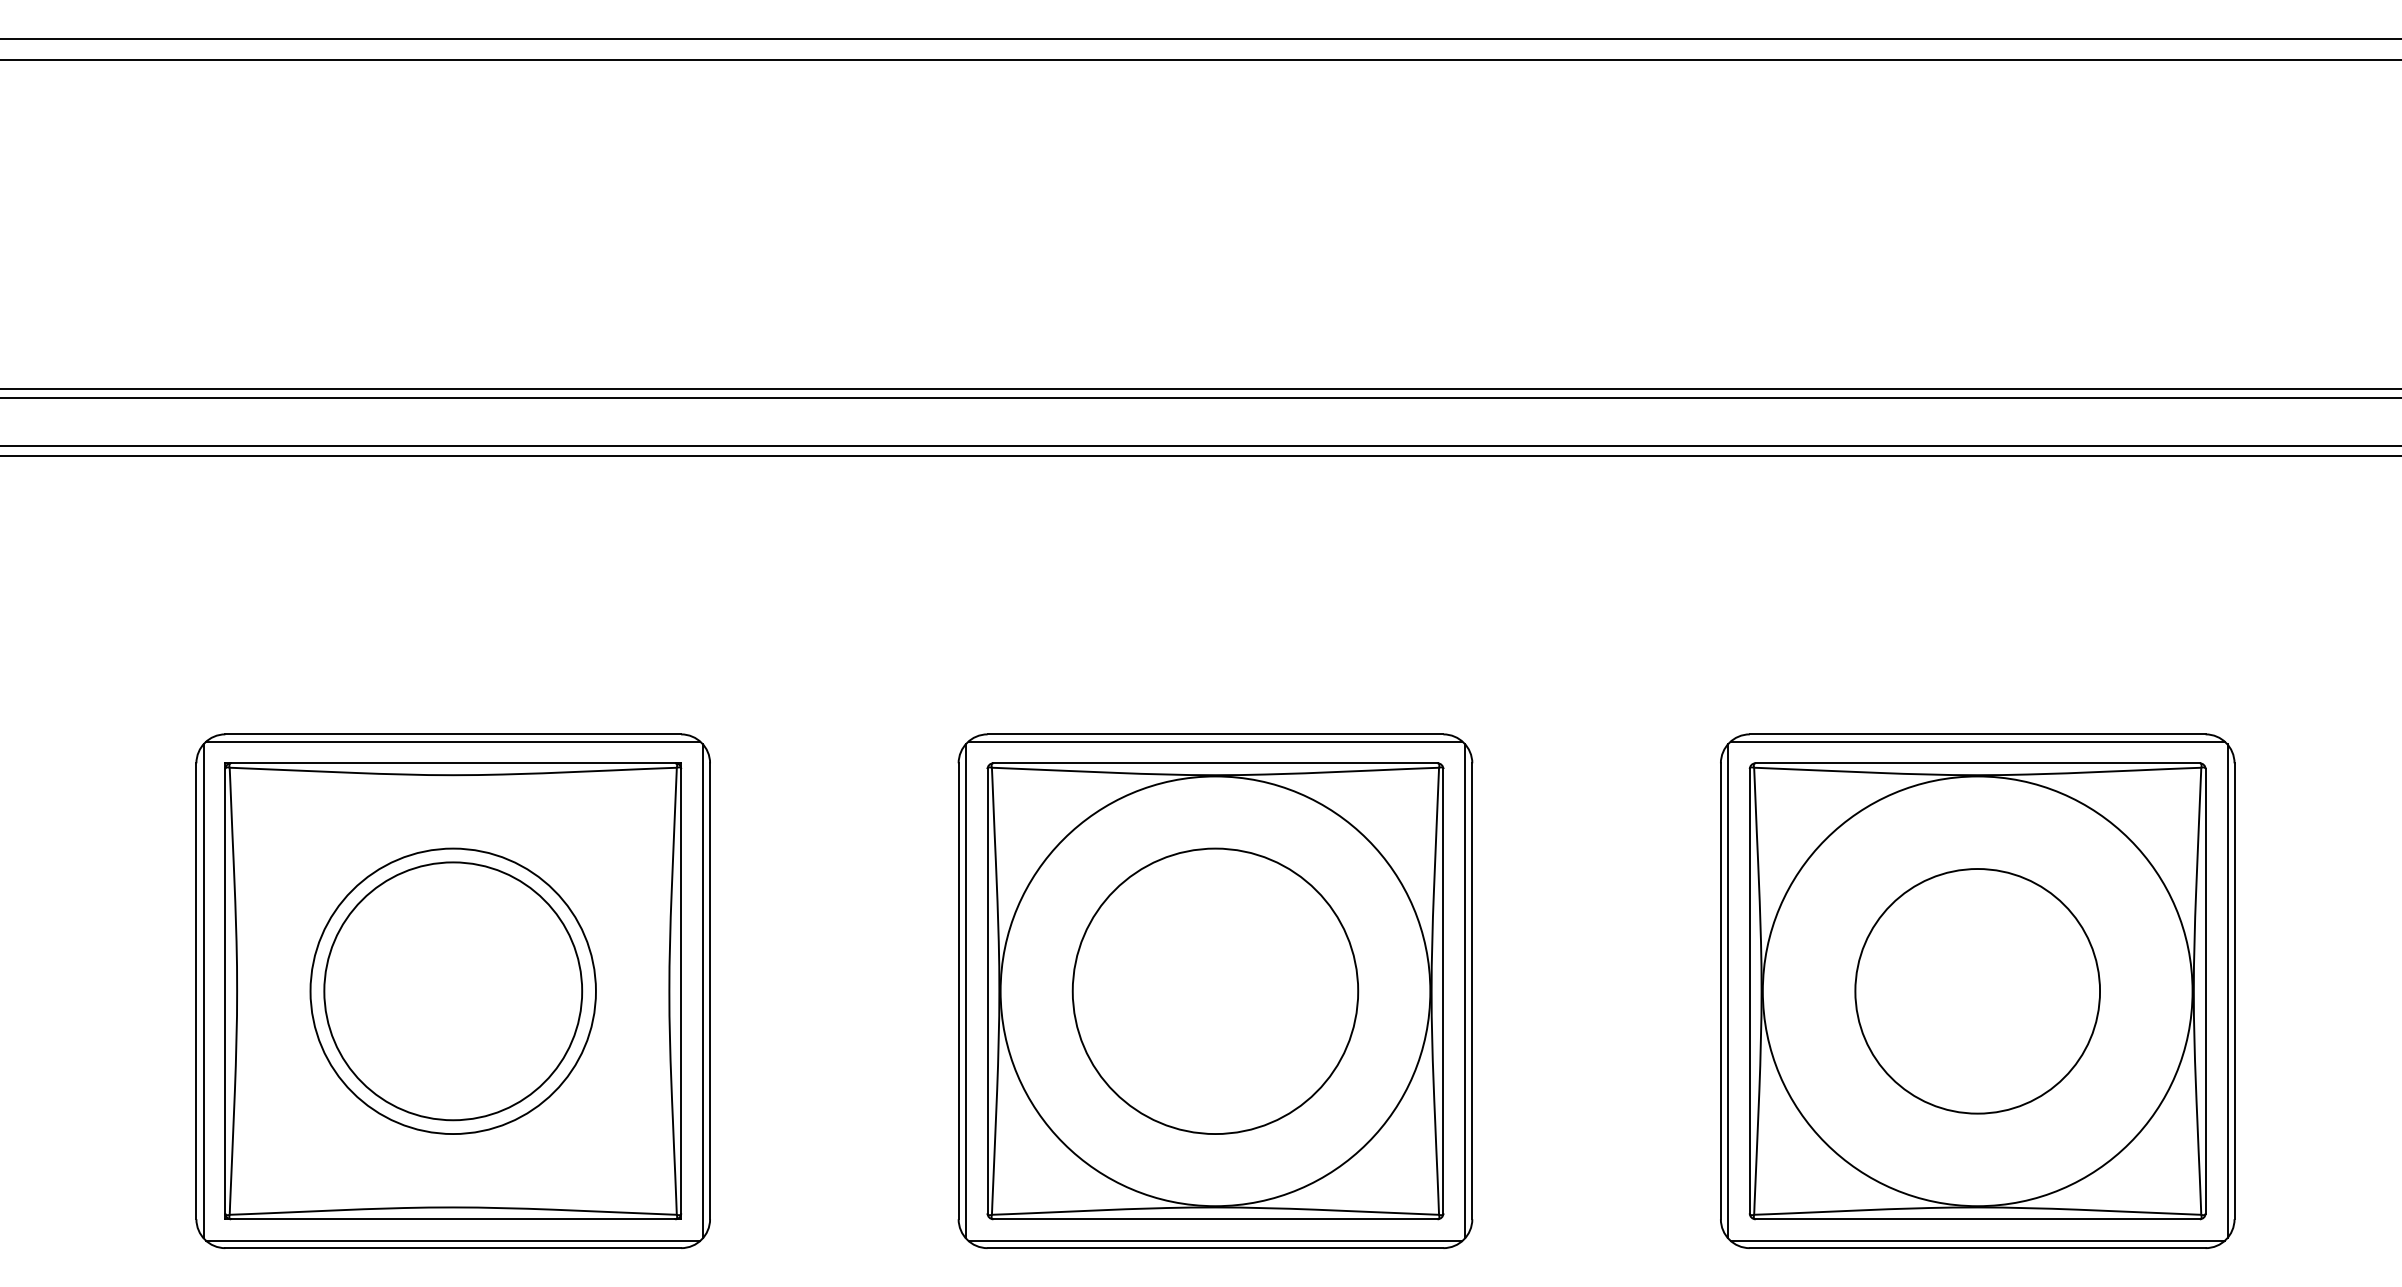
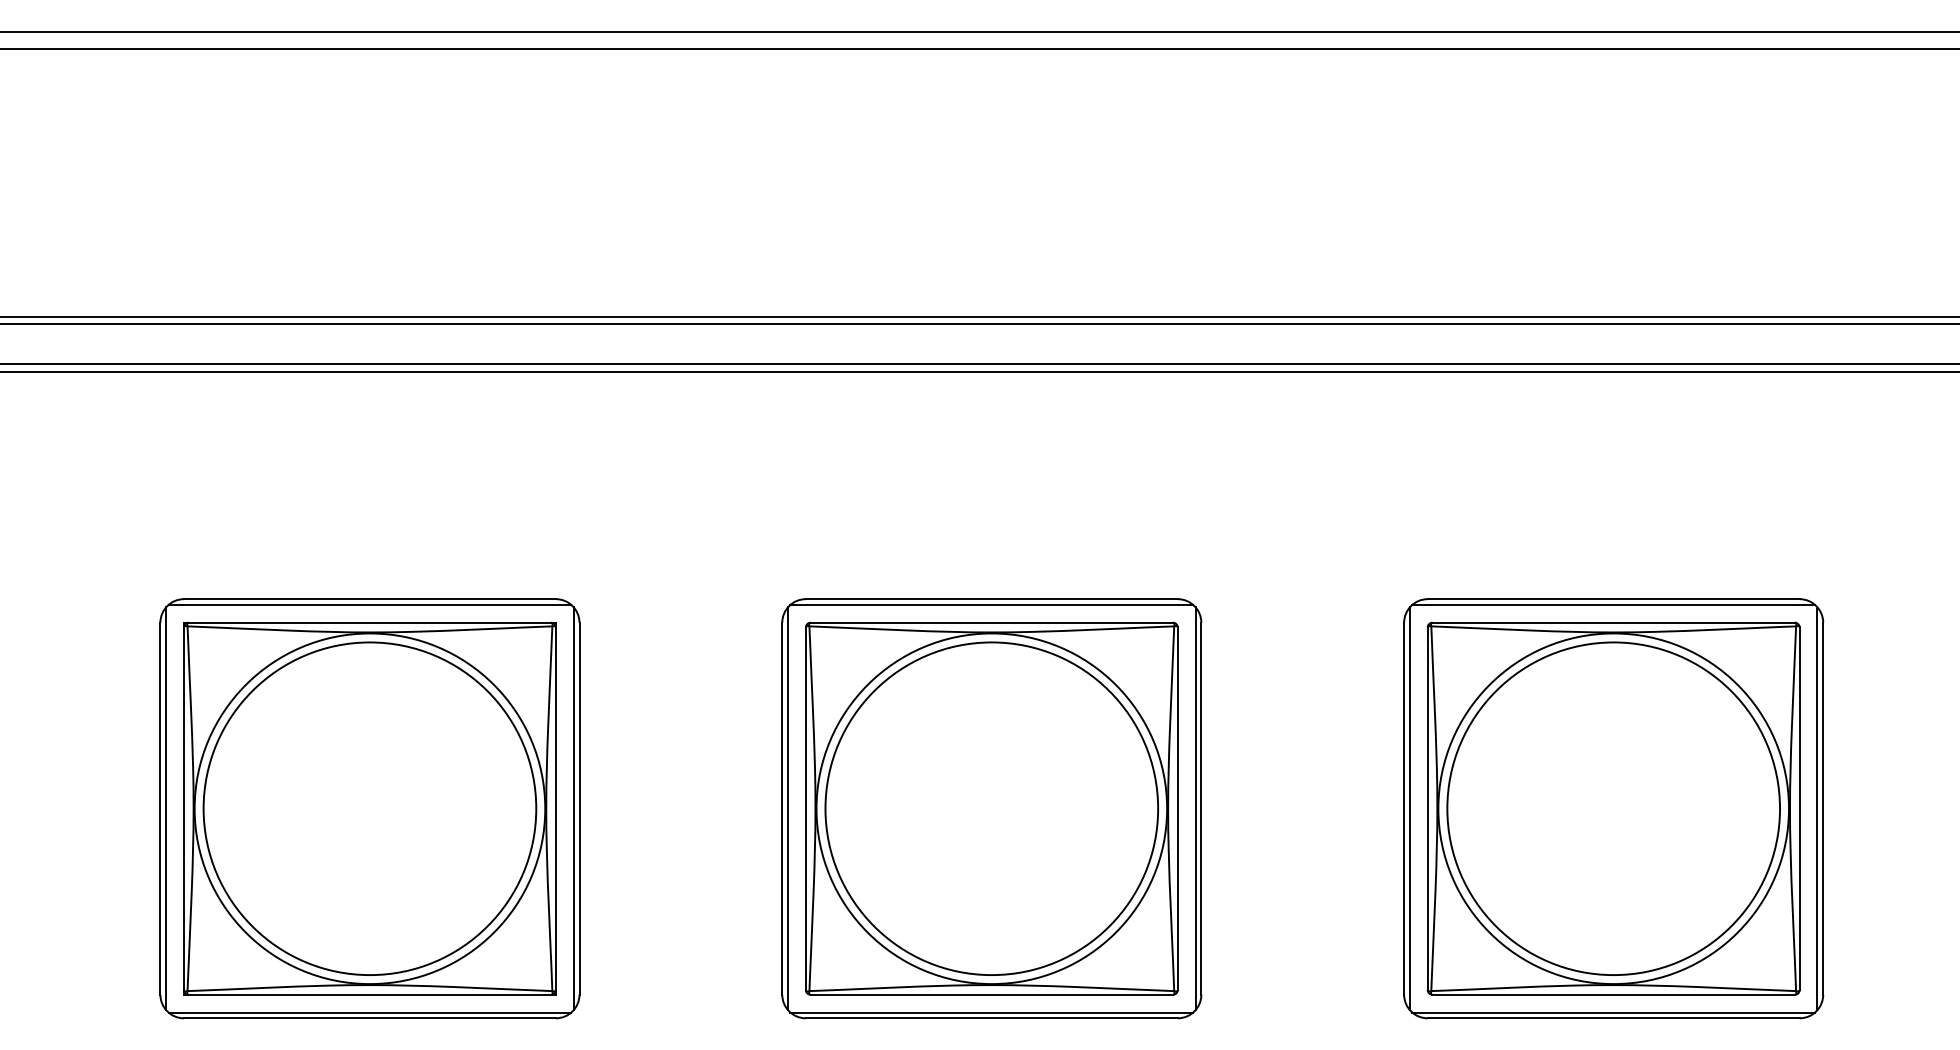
circle: (452, 990) -> (369, 808), size x1.43
circle: (452, 990) -> (369, 808), size x1.67
circle: (1215, 990) -> (991, 808), size x1.43
circle: (1977, 990) -> (1613, 808), size x1.67

